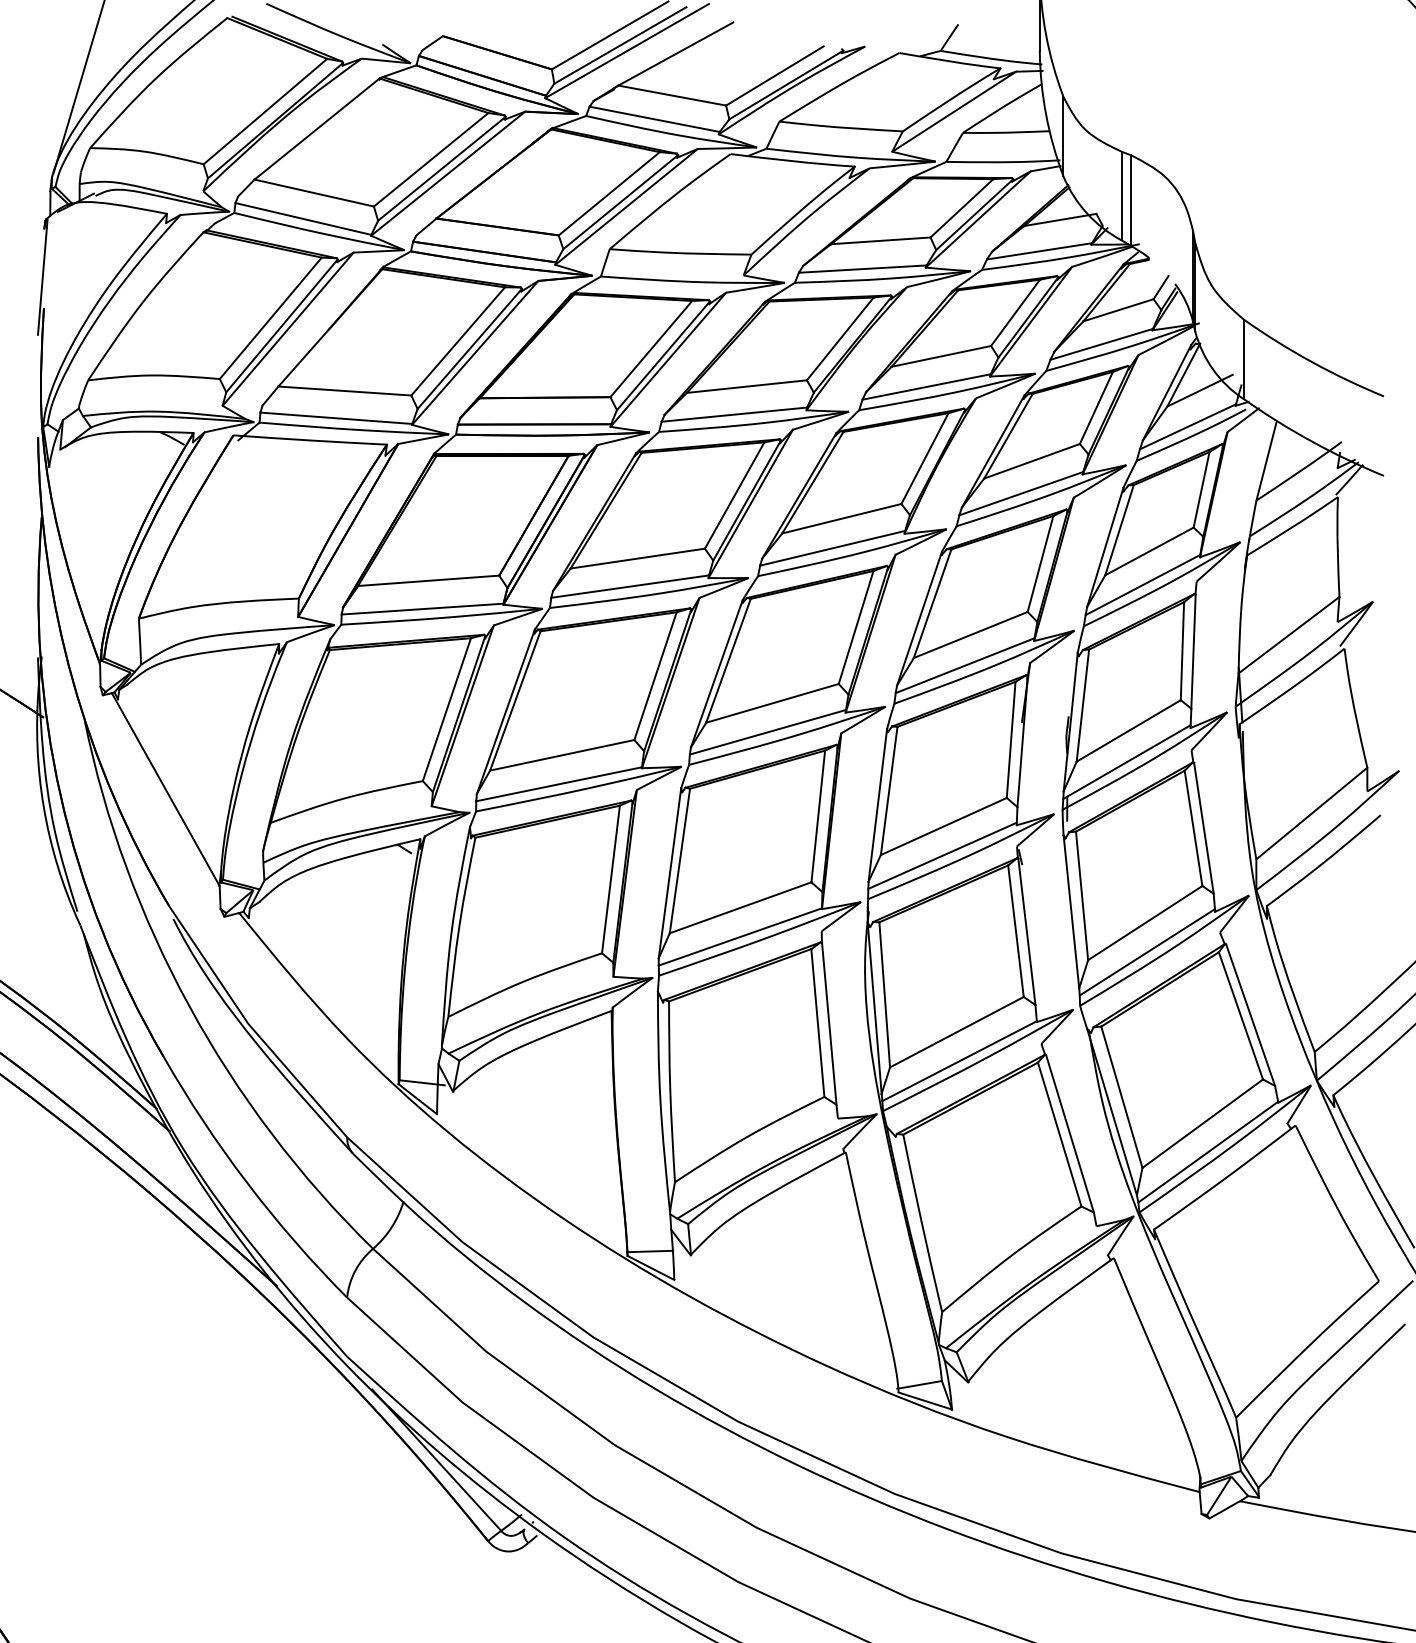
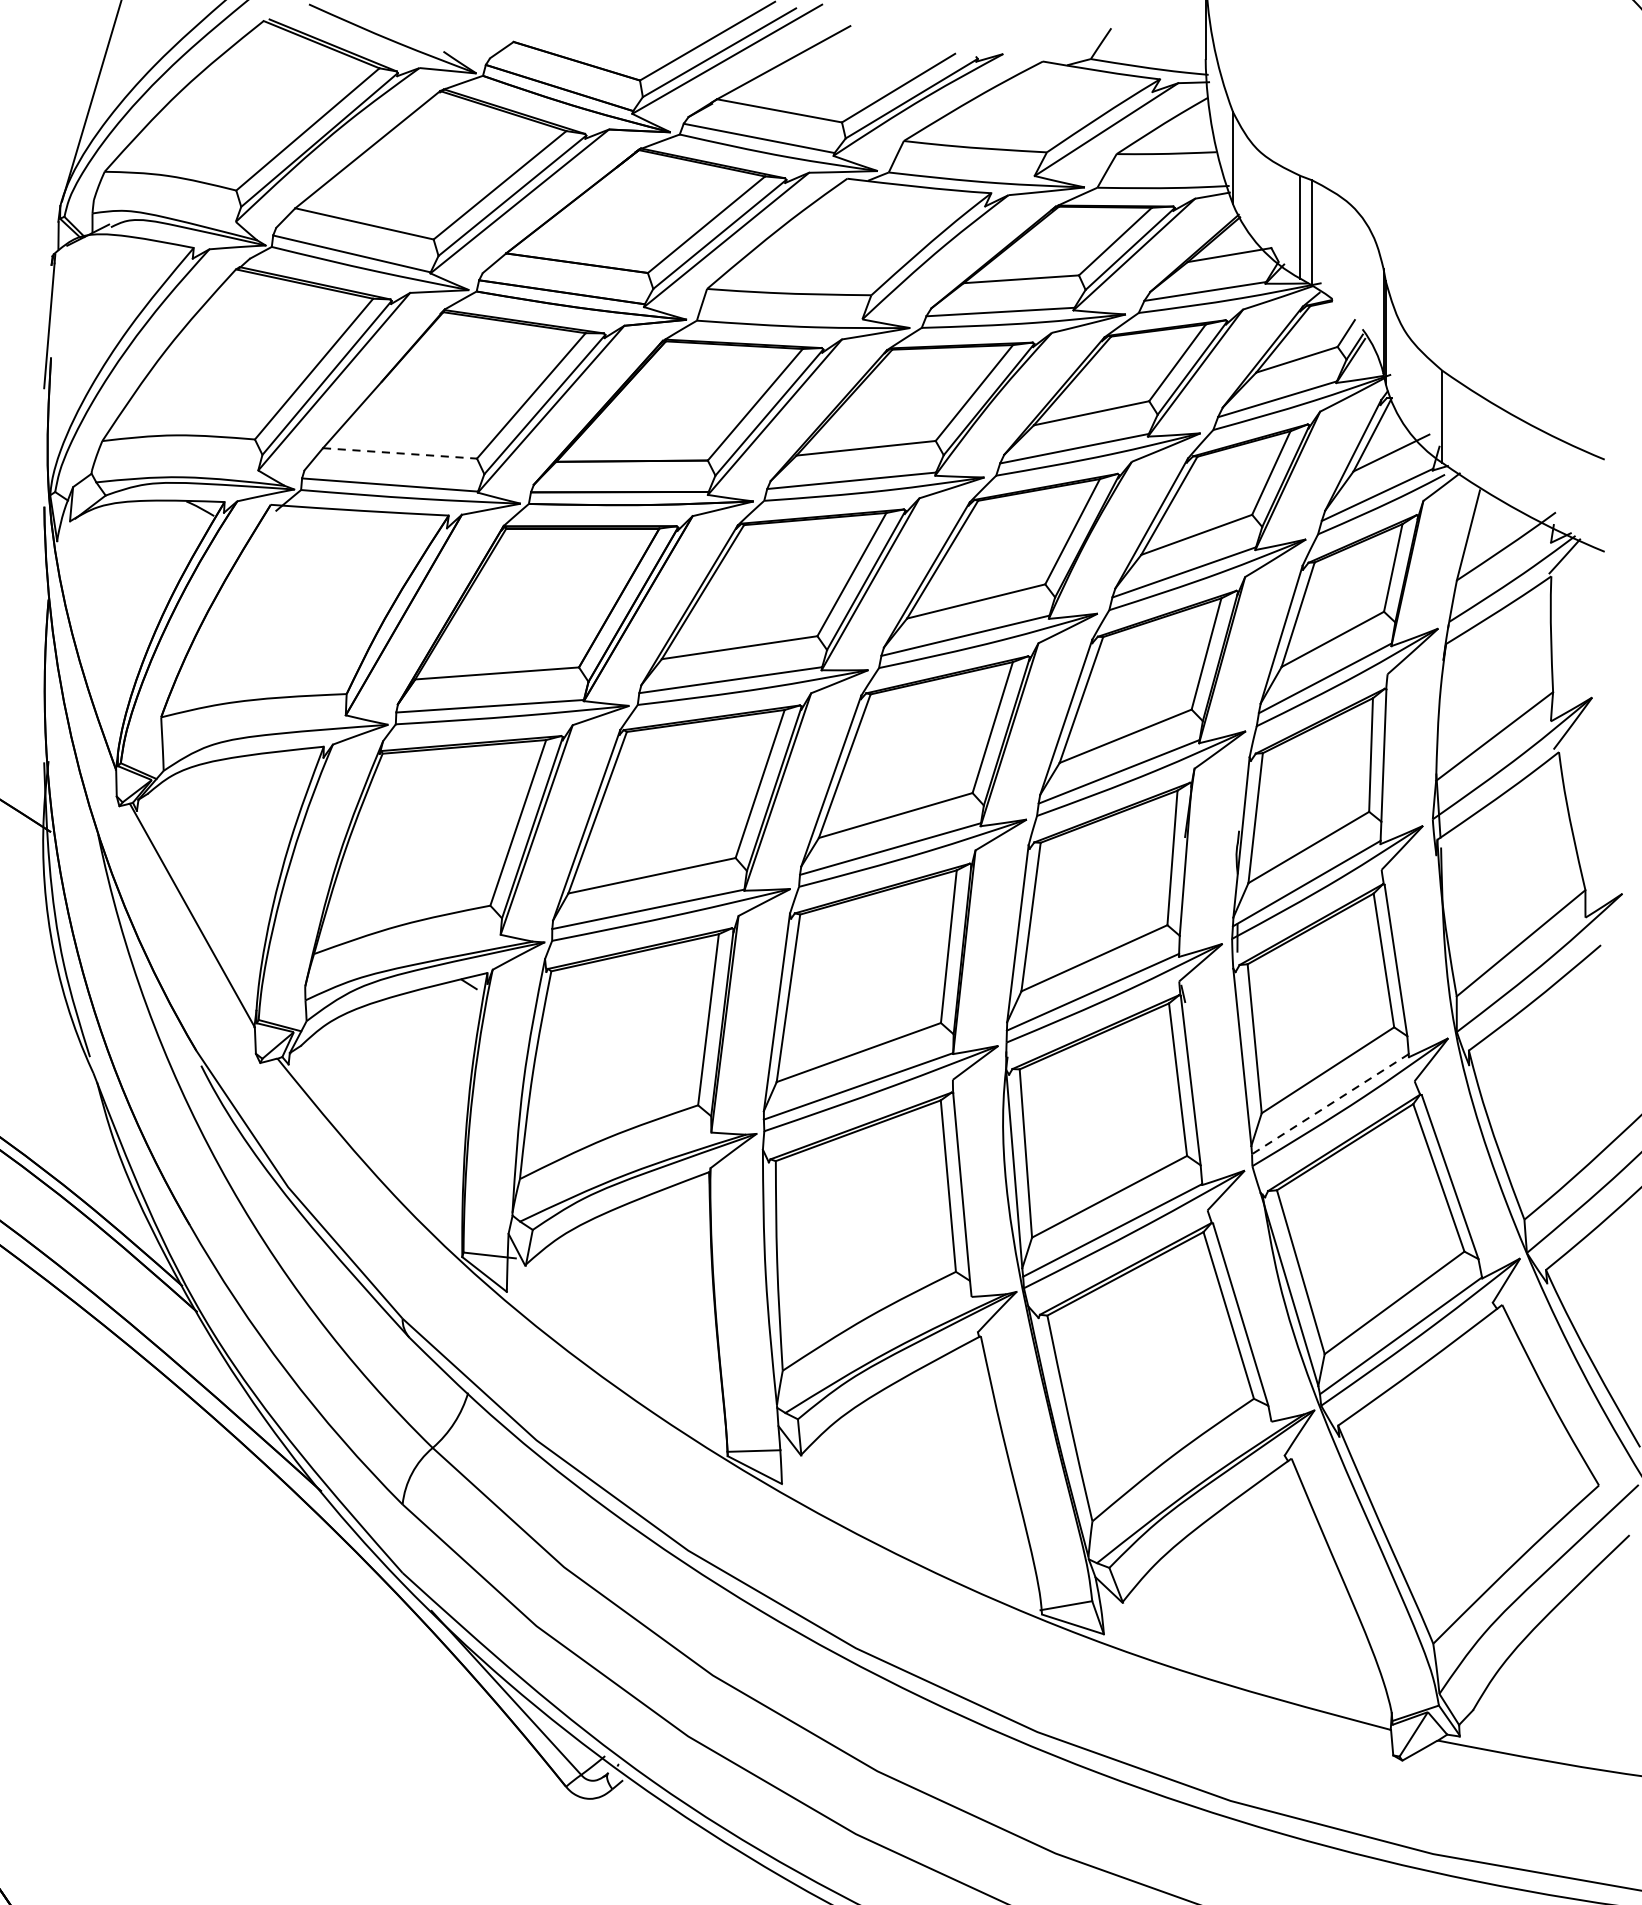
line: (344, 391) -> (399, 453), solid -> dashed
line: (1146, 952) -> (1329, 1104), solid -> dashed

